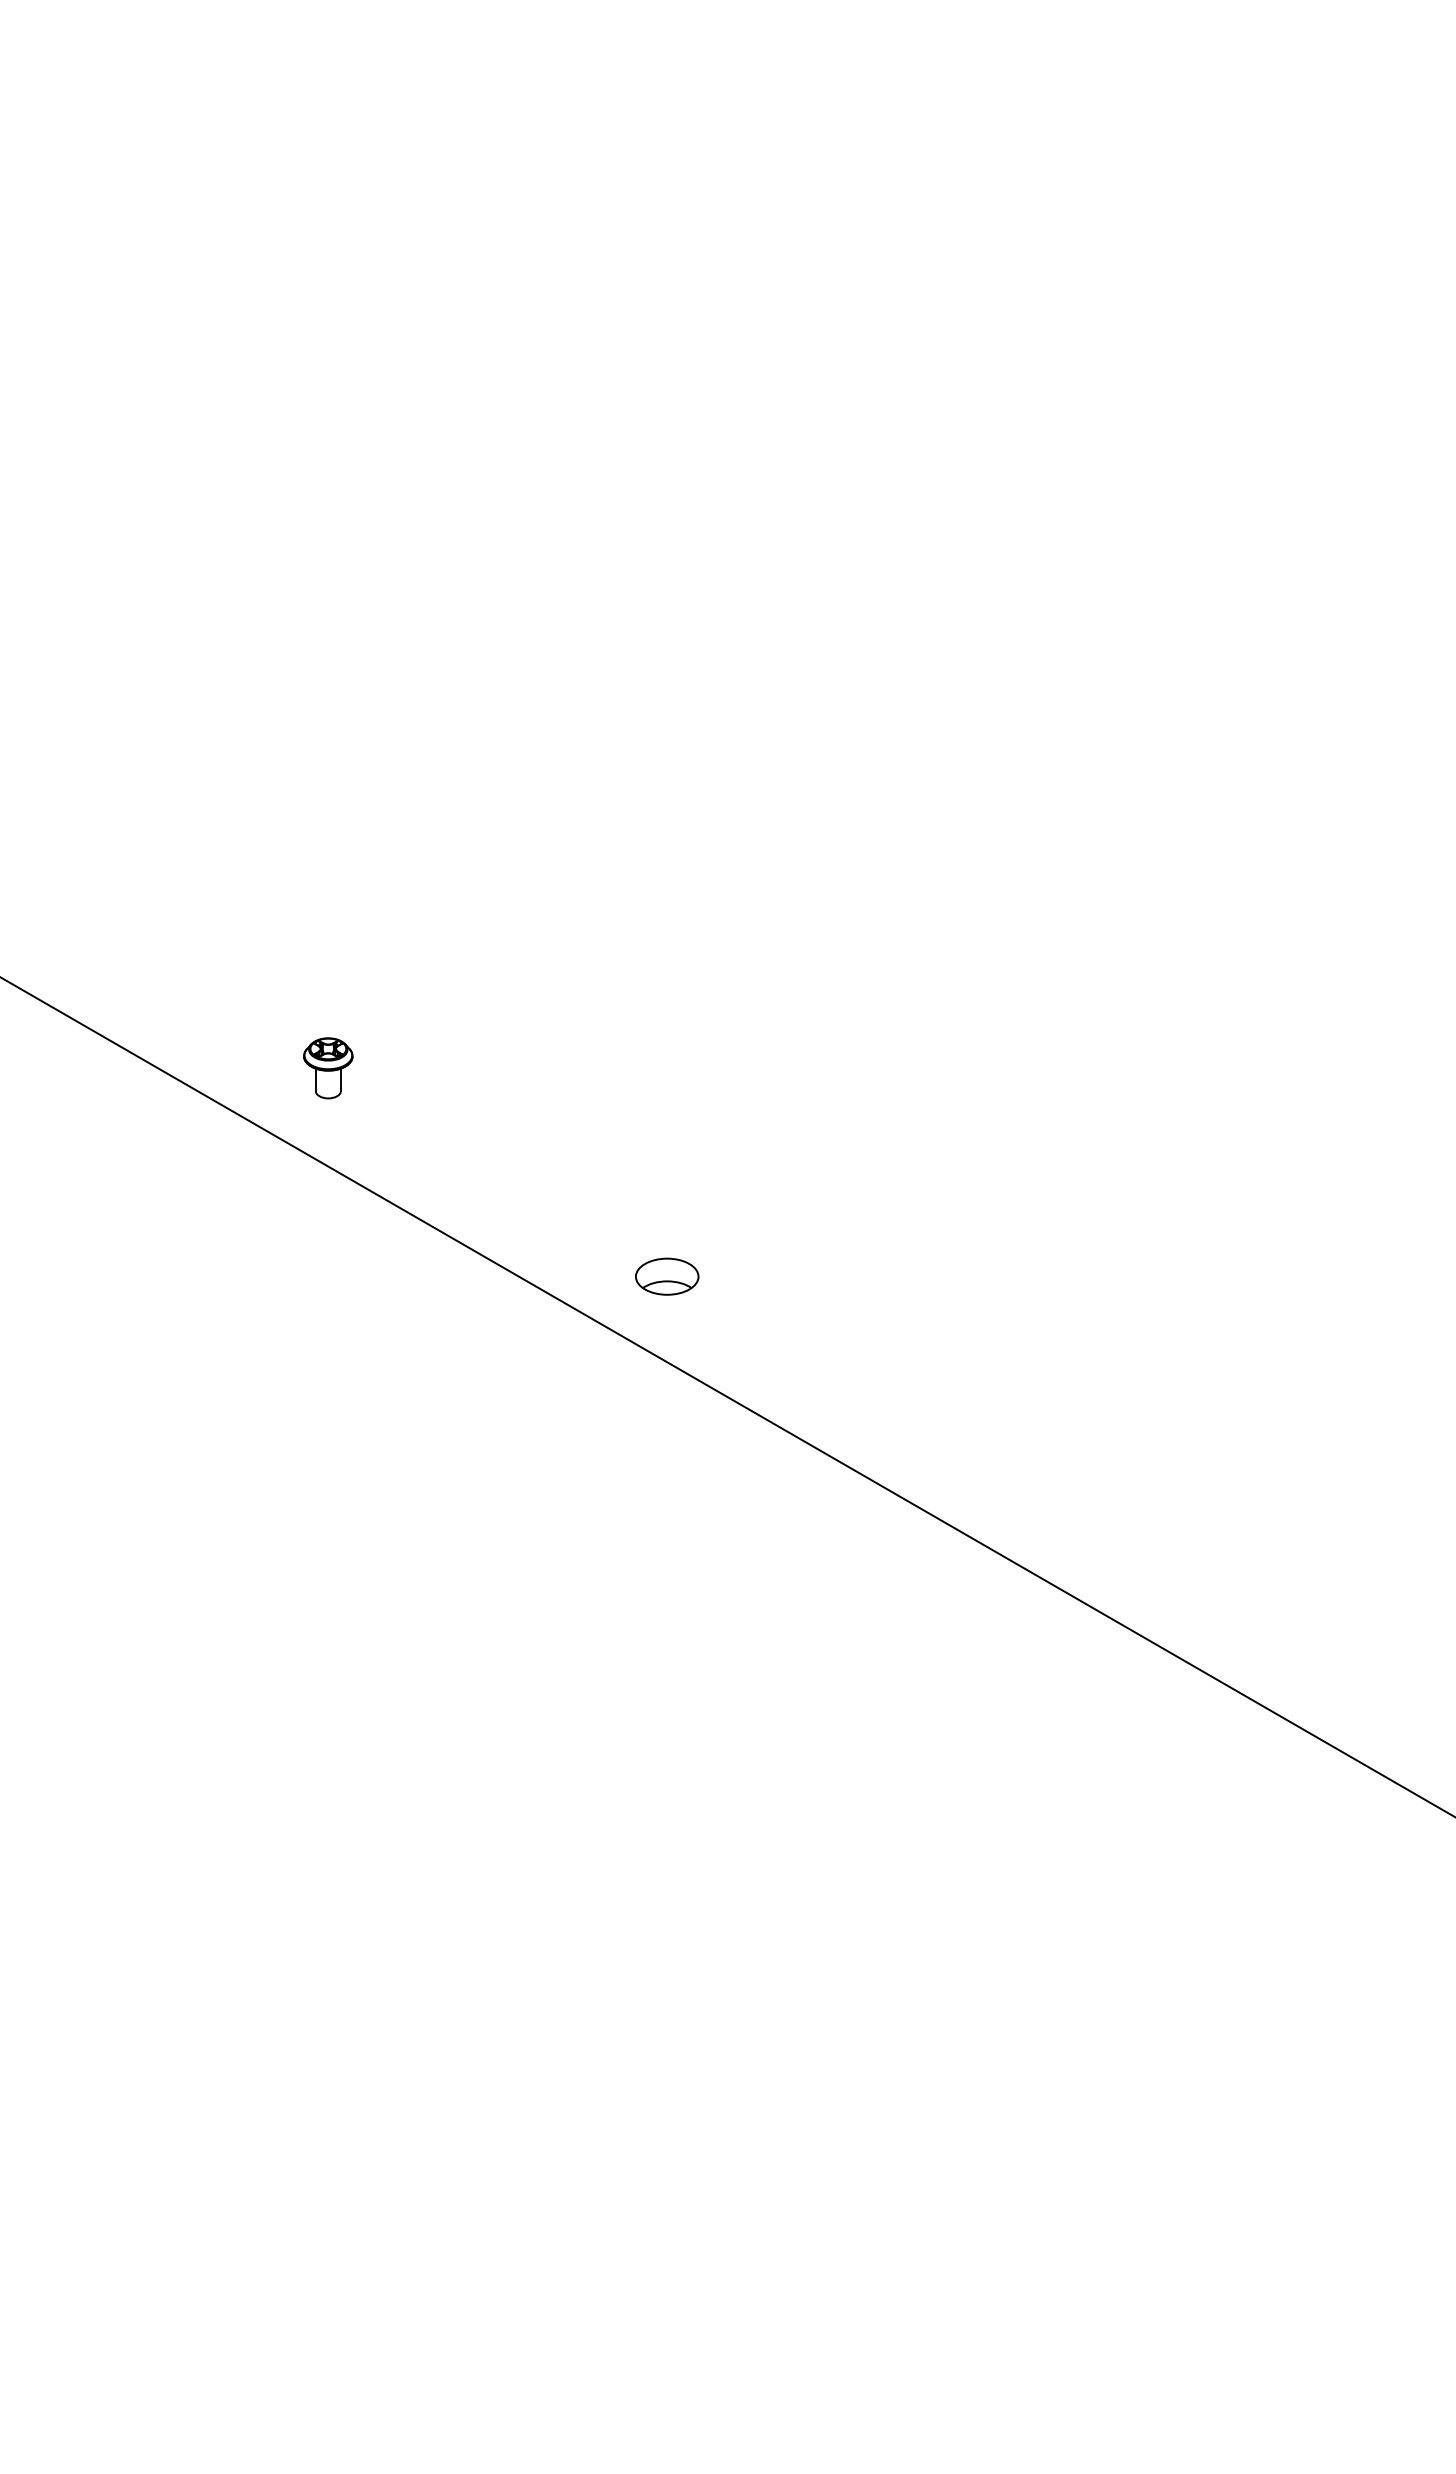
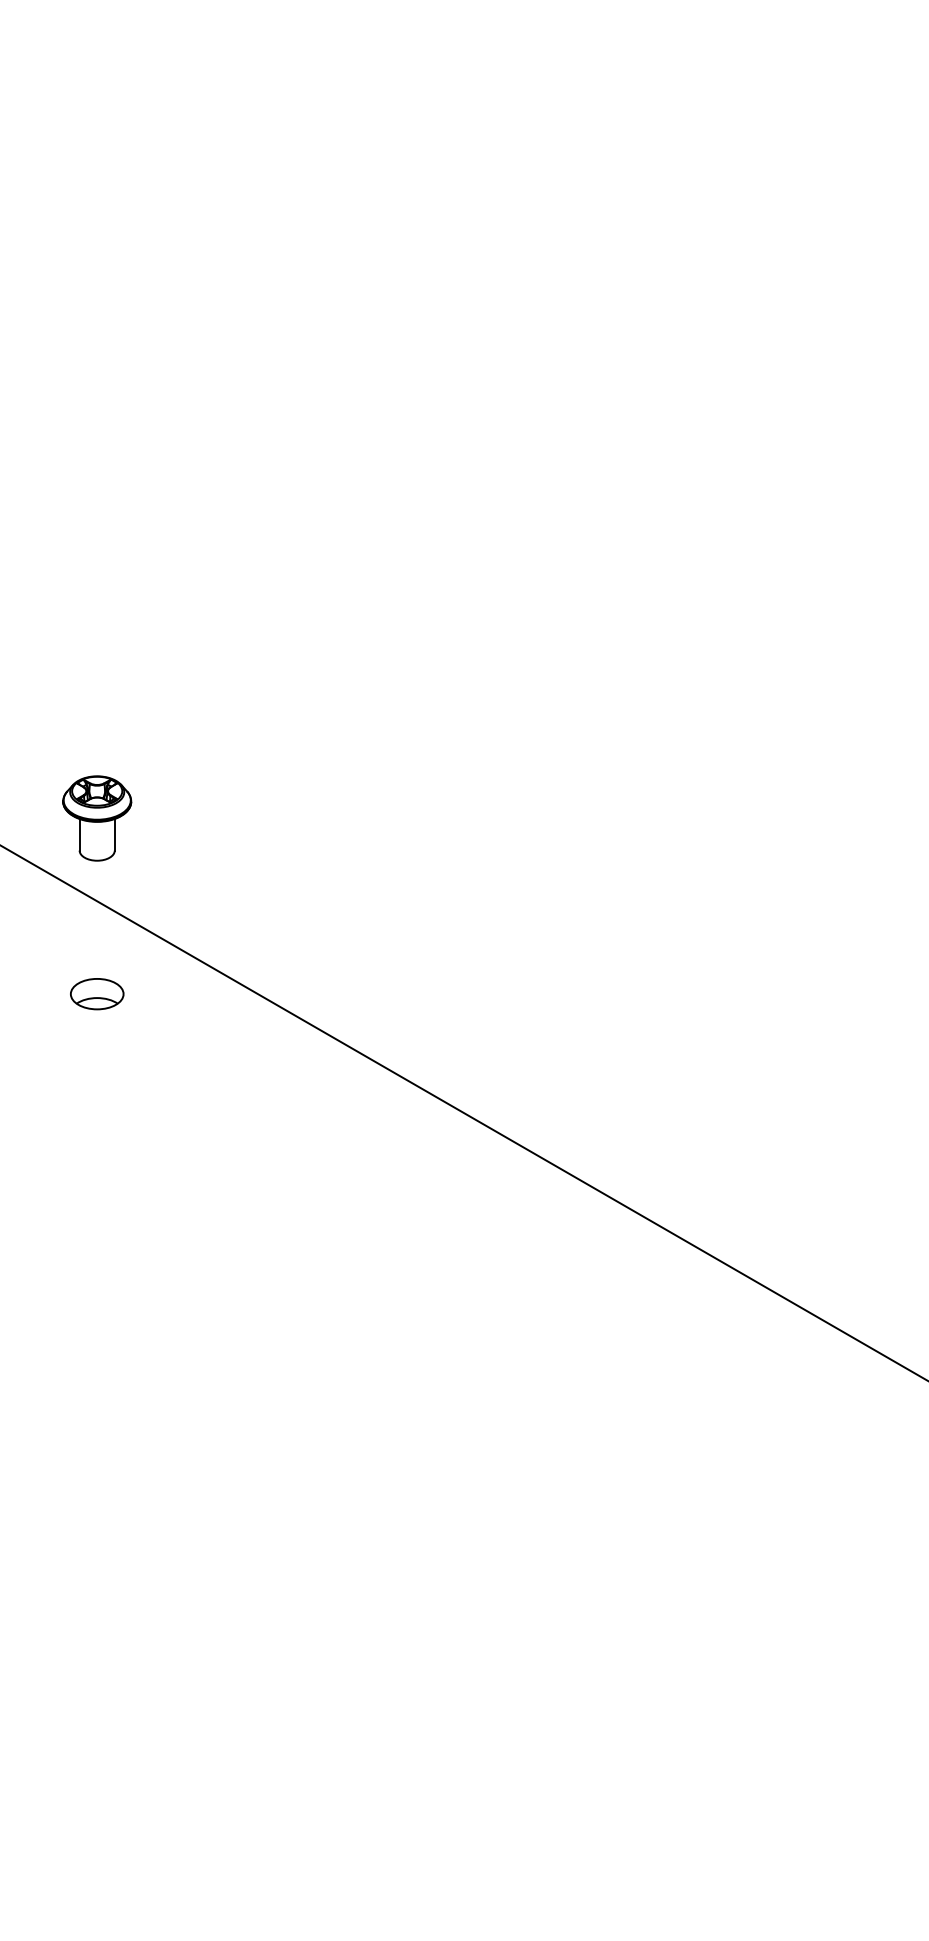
part: (328, 1068) -> (97, 818), size x1.67
part: (667, 1276) -> (97, 993), moved

